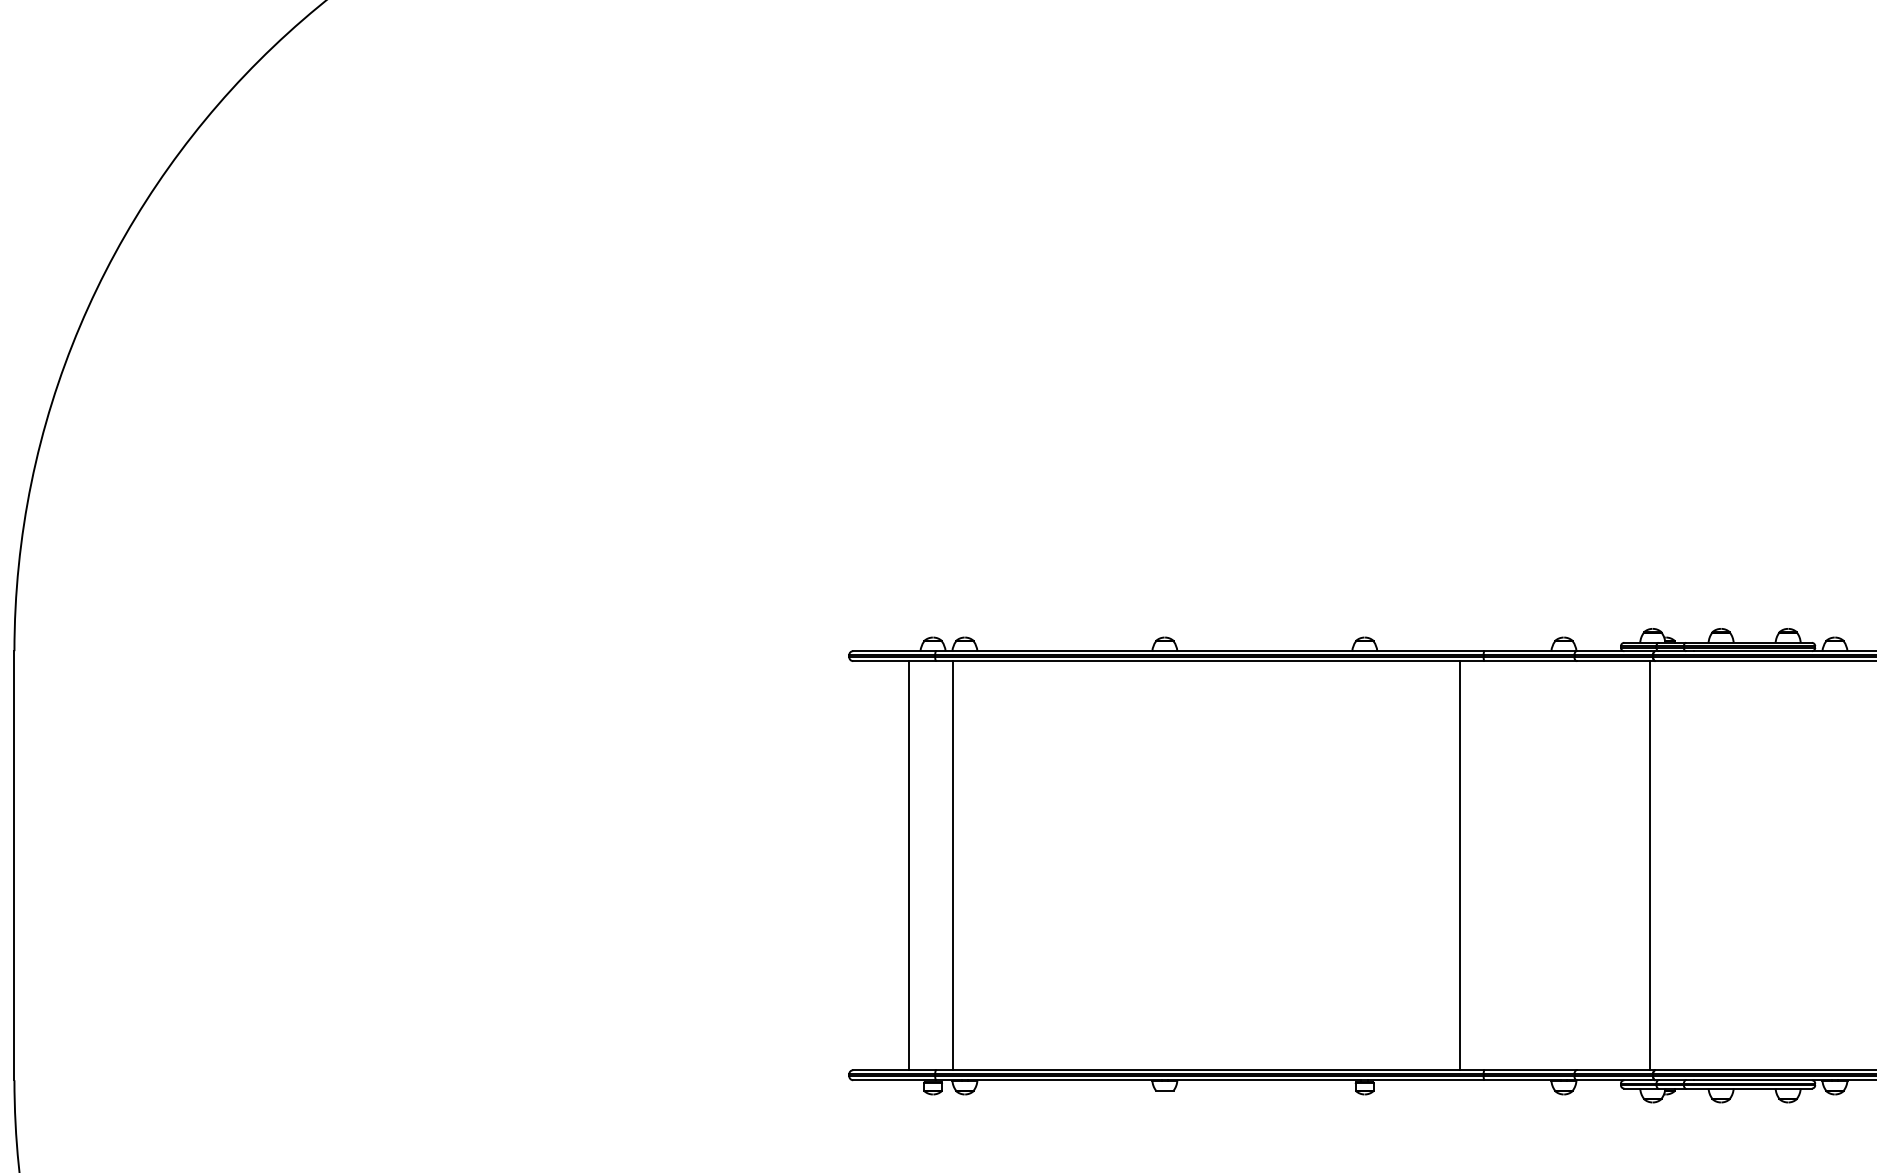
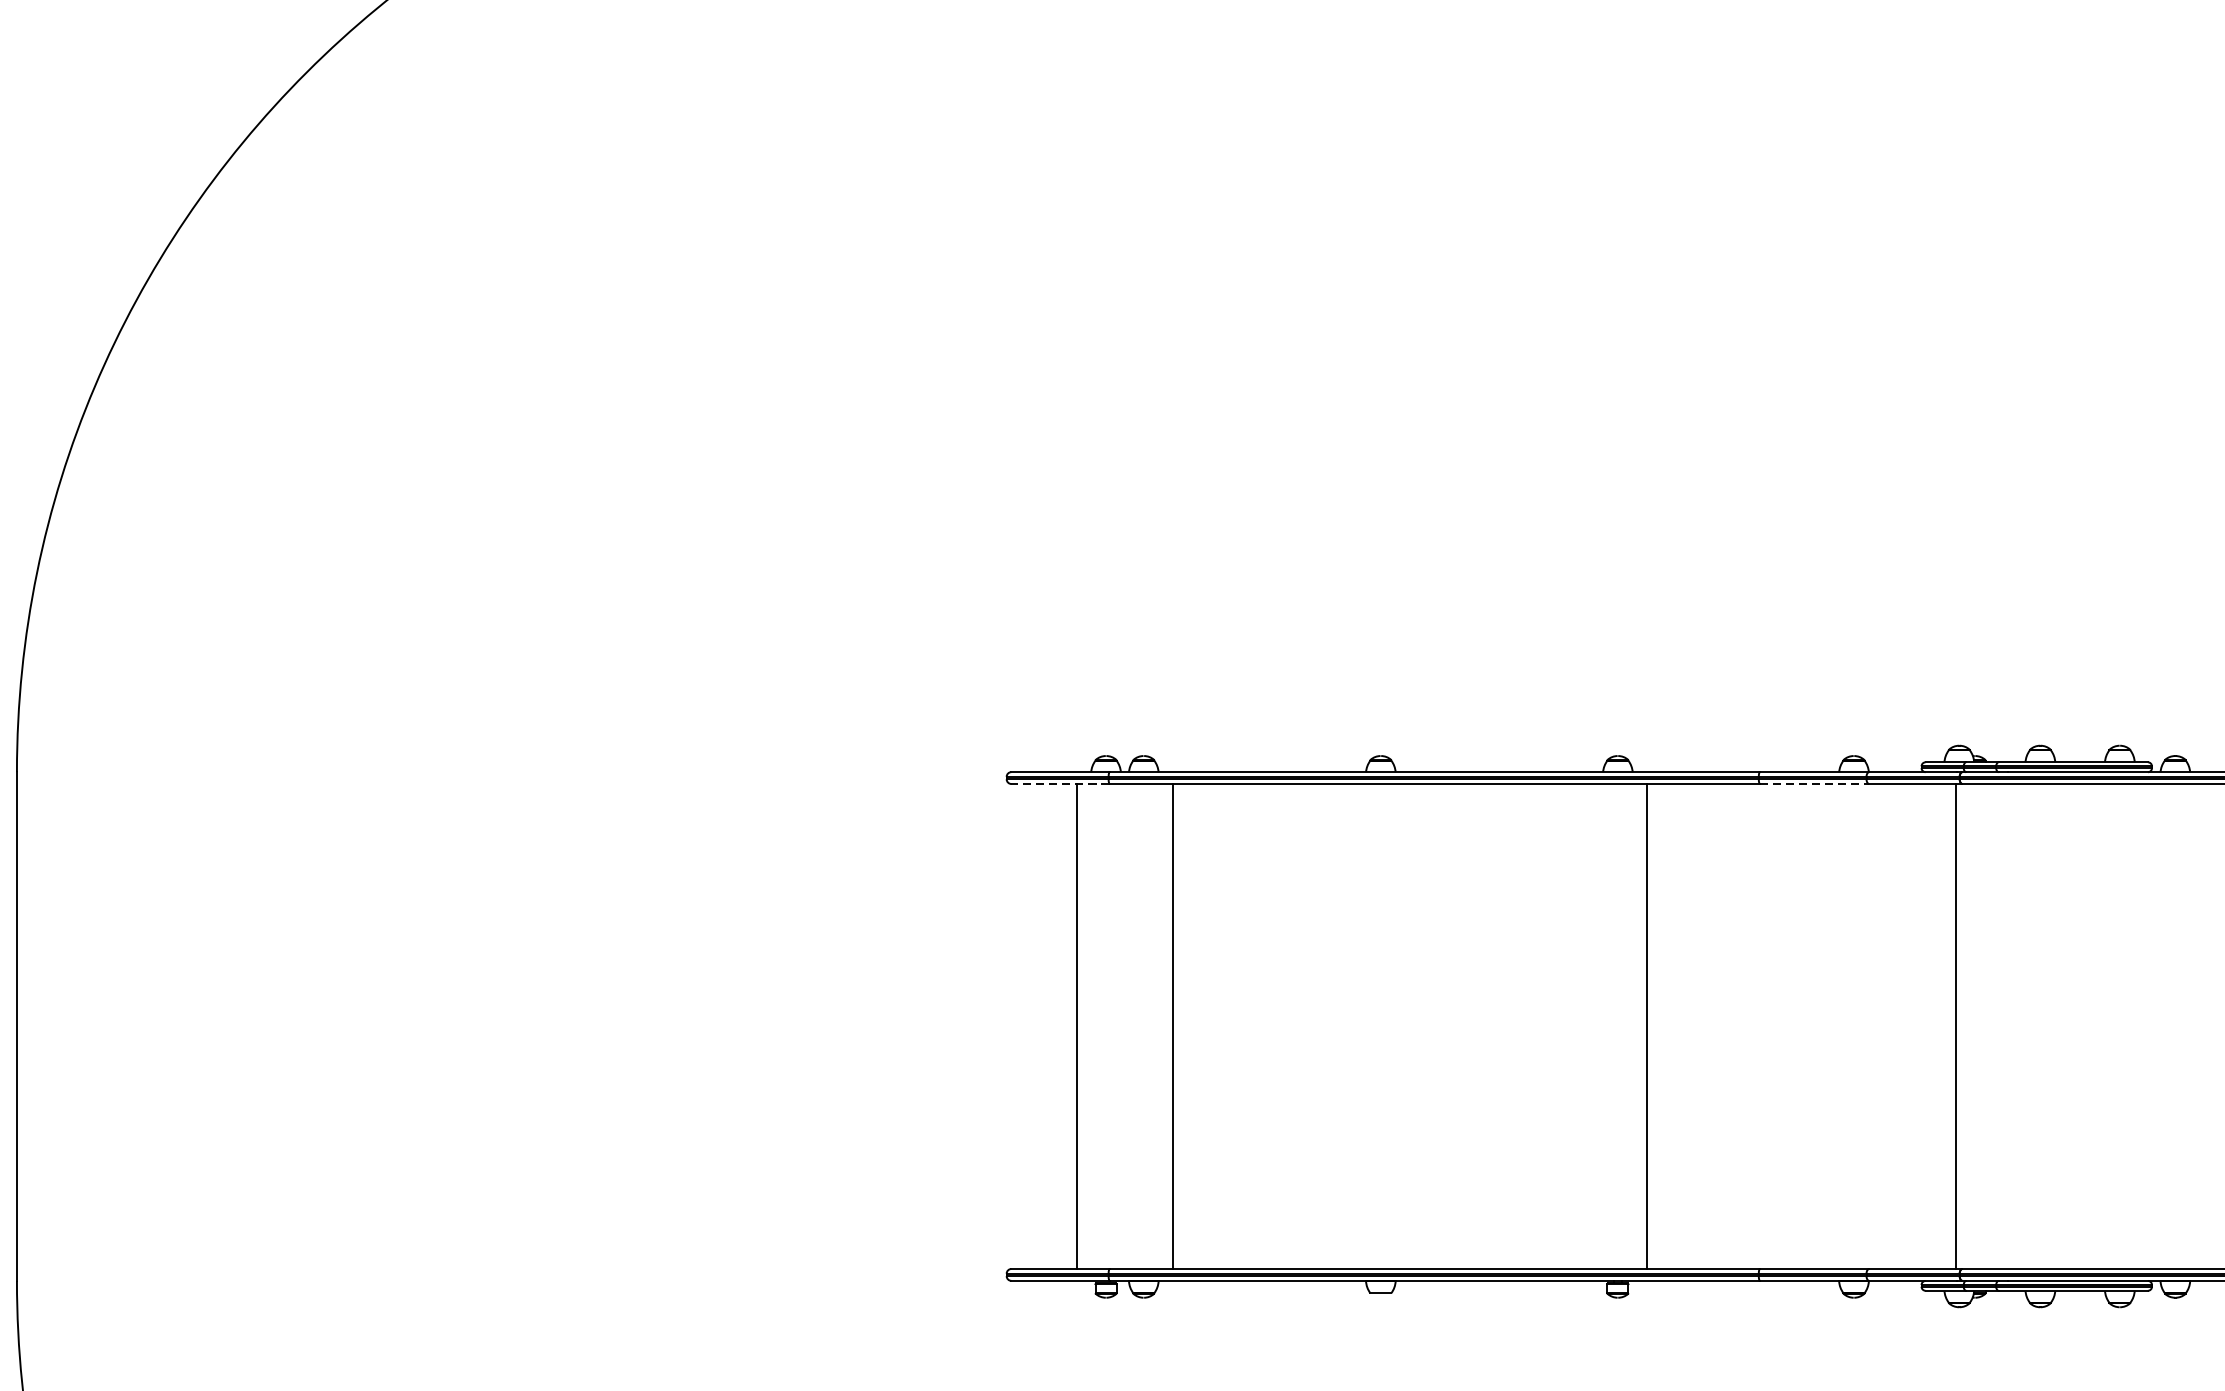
line: (894, 661) -> (1060, 784), solid -> dashed
line: (1531, 661) -> (1815, 784), solid -> dashed
line: (953, 865) -> (1172, 1026), moved
line: (1459, 865) -> (1647, 1026), moved

